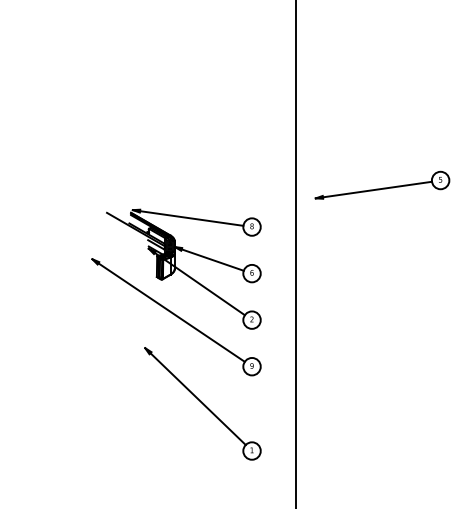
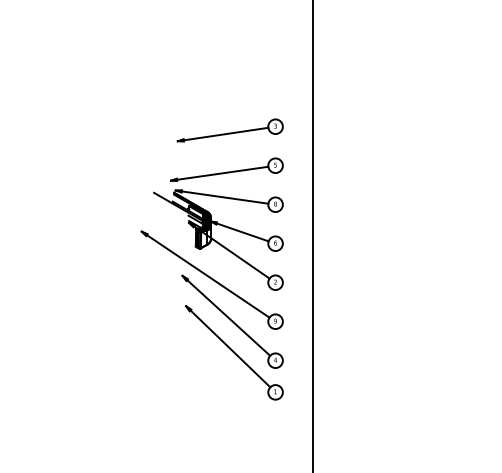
part: (197, 138) -> (229, 130), added
part: (382, 185) -> (226, 169), moved
part: (200, 366) -> (232, 321), added

